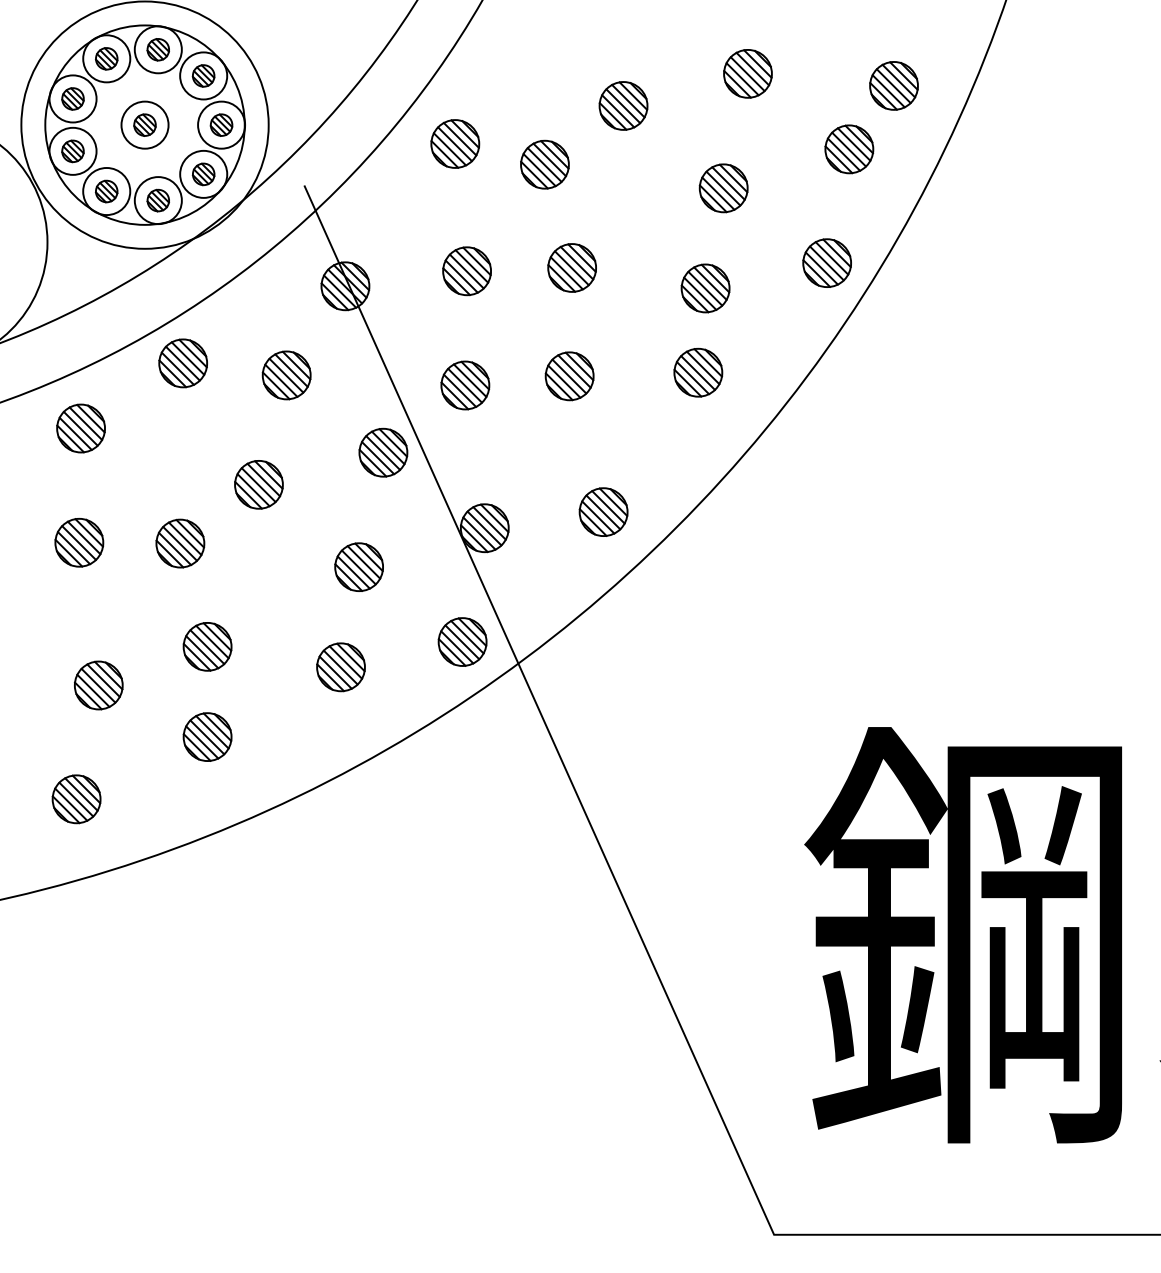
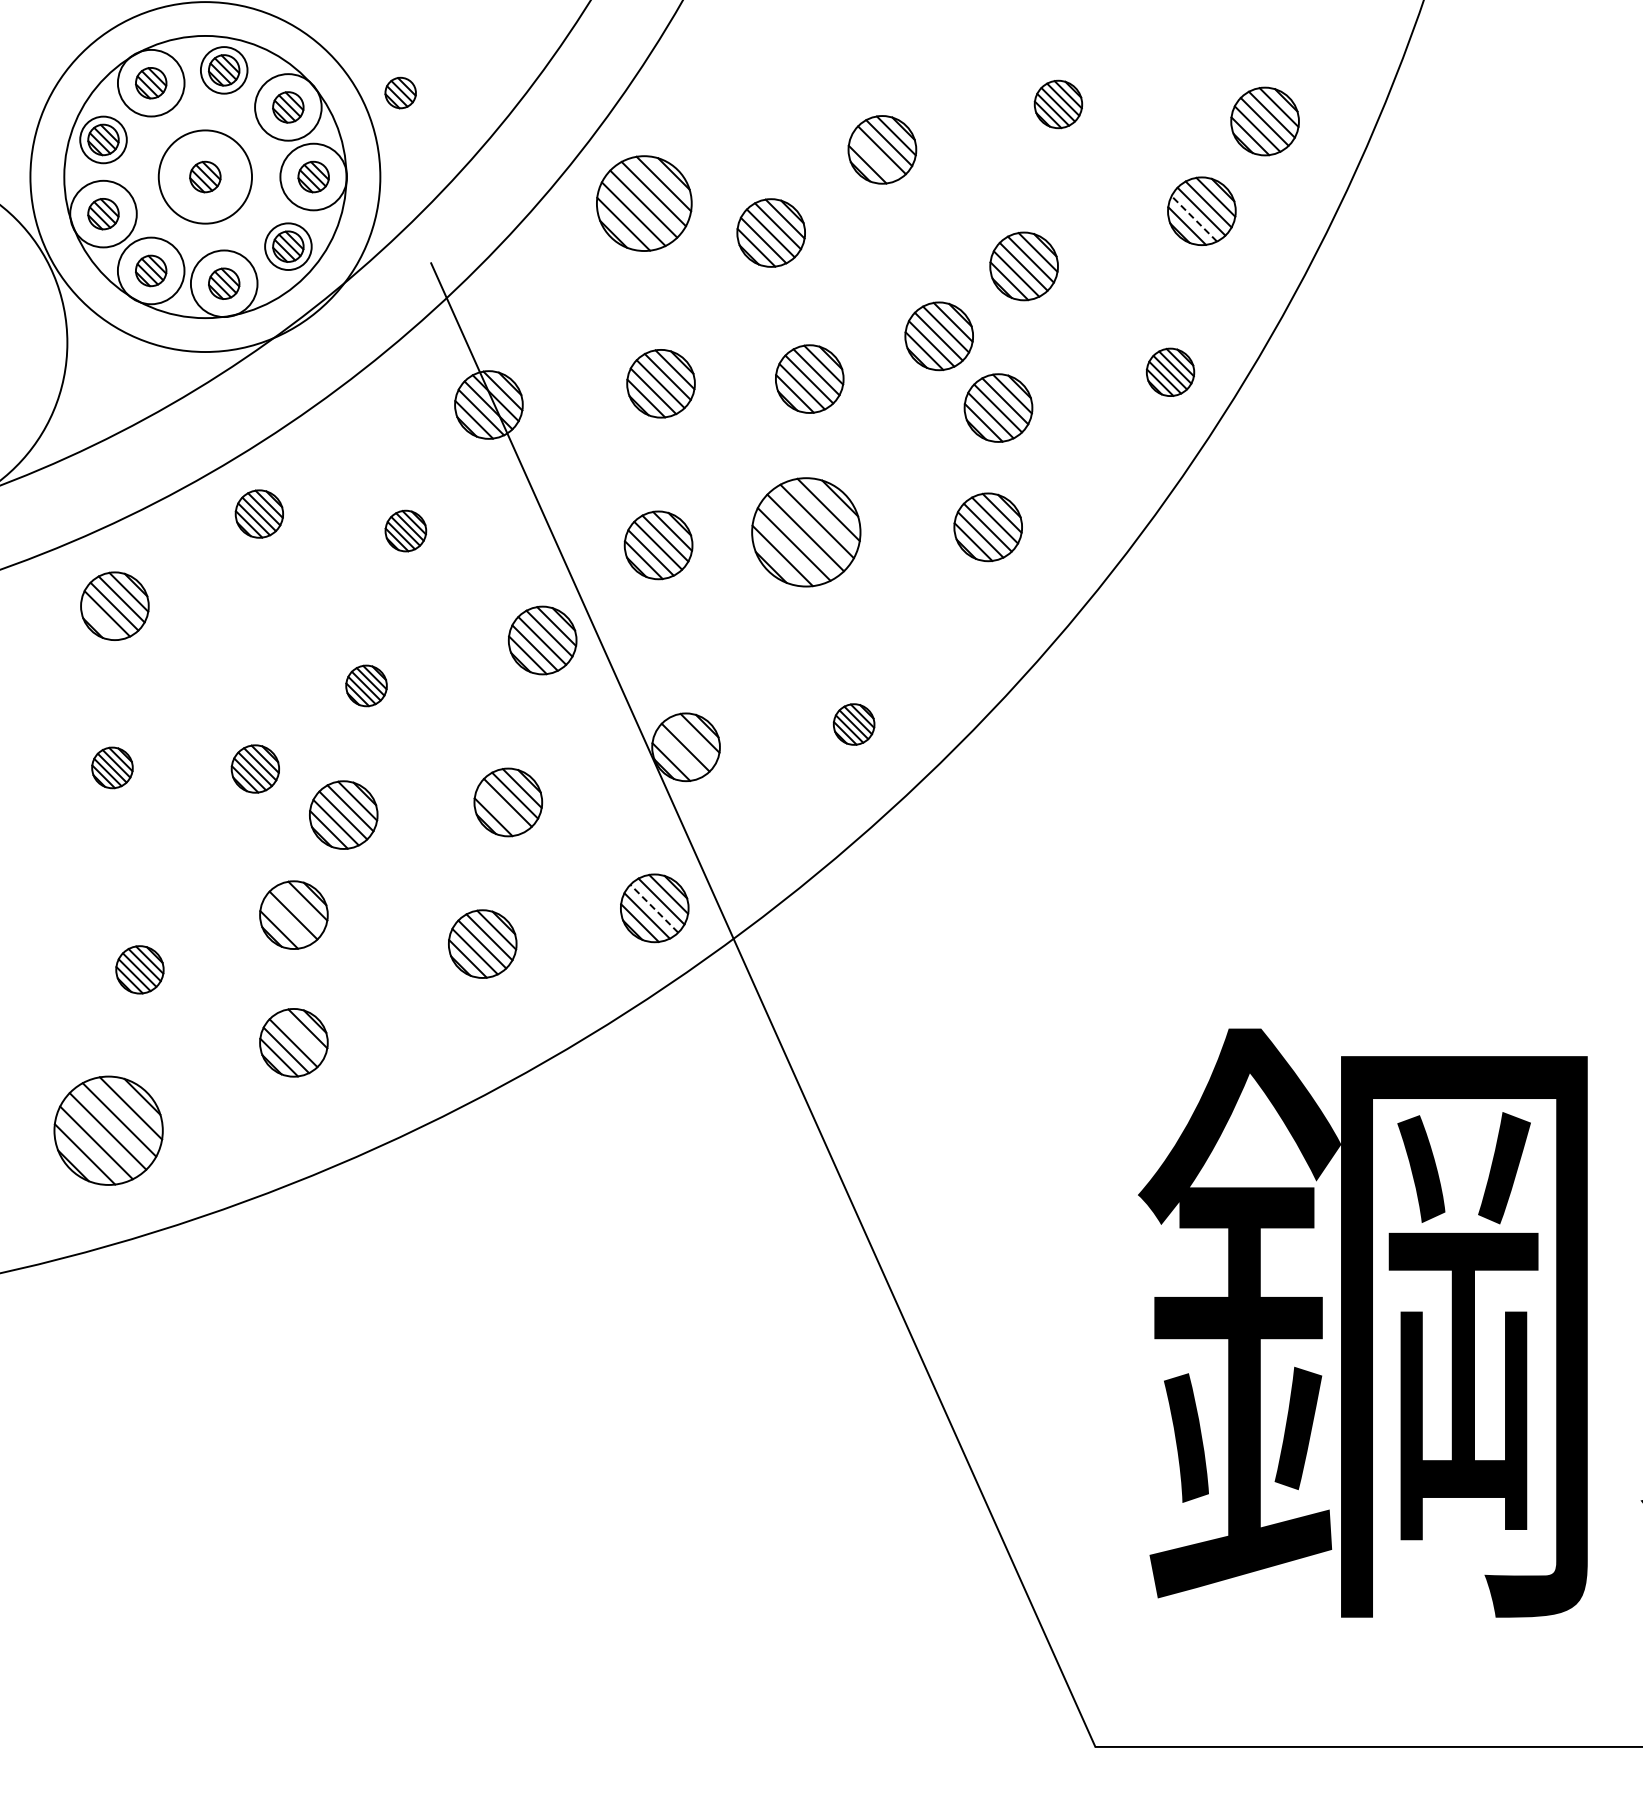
circle: (157, 49) -> (223, 70), size x0.7
part: (282, 65) -> (400, 92), added
part: (748, 73) -> (1058, 104), size x0.7
circle: (73, 98) -> (103, 139), size x0.7
line: (617, 111) -> (874, 157), removed
circle: (145, 124) -> (205, 176), size x1.4
part: (455, 143) -> (644, 203), size x1.4
line: (843, 154) -> (1193, 218), solid -> dashed
circle: (203, 174) -> (288, 246), size x0.7
part: (663, 237) -> (938, 336), added
part: (827, 263) -> (1170, 372), size x0.7
part: (183, 362) -> (259, 513), size x0.7
part: (286, 374) -> (405, 530), size x0.6
part: (569, 376) -> (805, 532), size x1.6
line: (70, 438) -> (100, 620), removed
part: (258, 484) -> (366, 685), size x0.6
part: (603, 512) -> (853, 724), size x0.6
line: (489, 523) -> (692, 740), removed
line: (479, 533) -> (678, 754), removed
part: (79, 542) -> (112, 767), size x0.6
part: (180, 543) -> (255, 768), size x0.7
line: (353, 572) -> (500, 809), removed
part: (242, 575) -> (343, 814), added
line: (212, 642) -> (300, 908), removed
line: (462, 642) -> (654, 908), solid -> dashed
line: (202, 652) -> (286, 922), removed
part: (98, 685) -> (139, 969), size x0.7
line: (212, 732) -> (300, 1036), removed
part: (76, 799) -> (108, 1130), size x1.6

